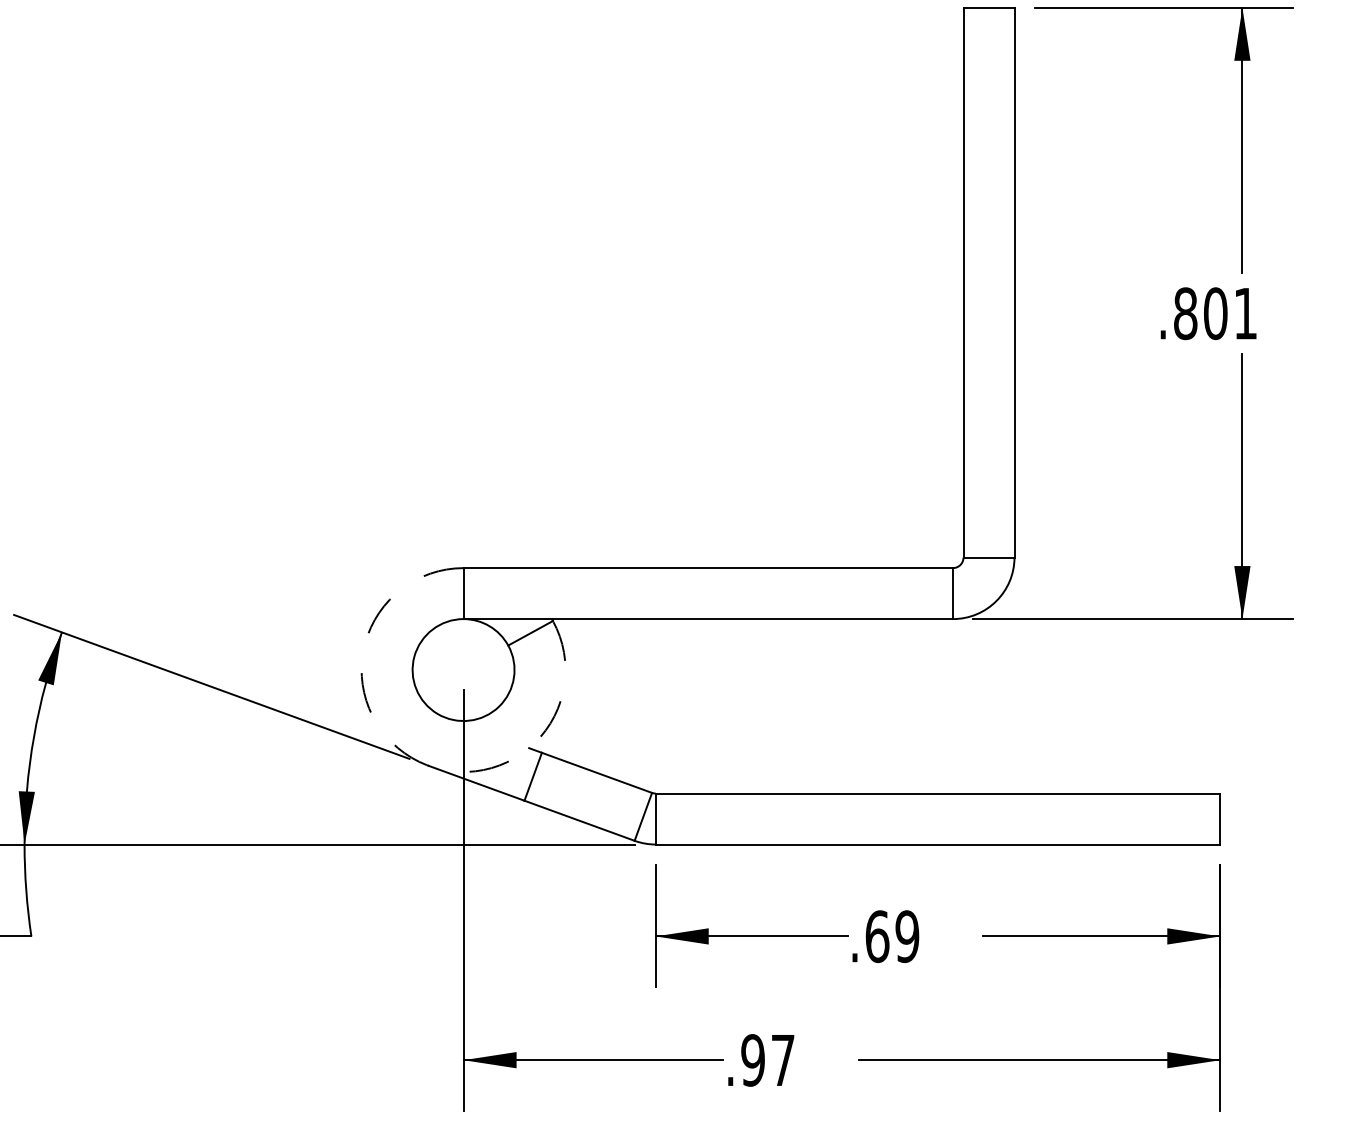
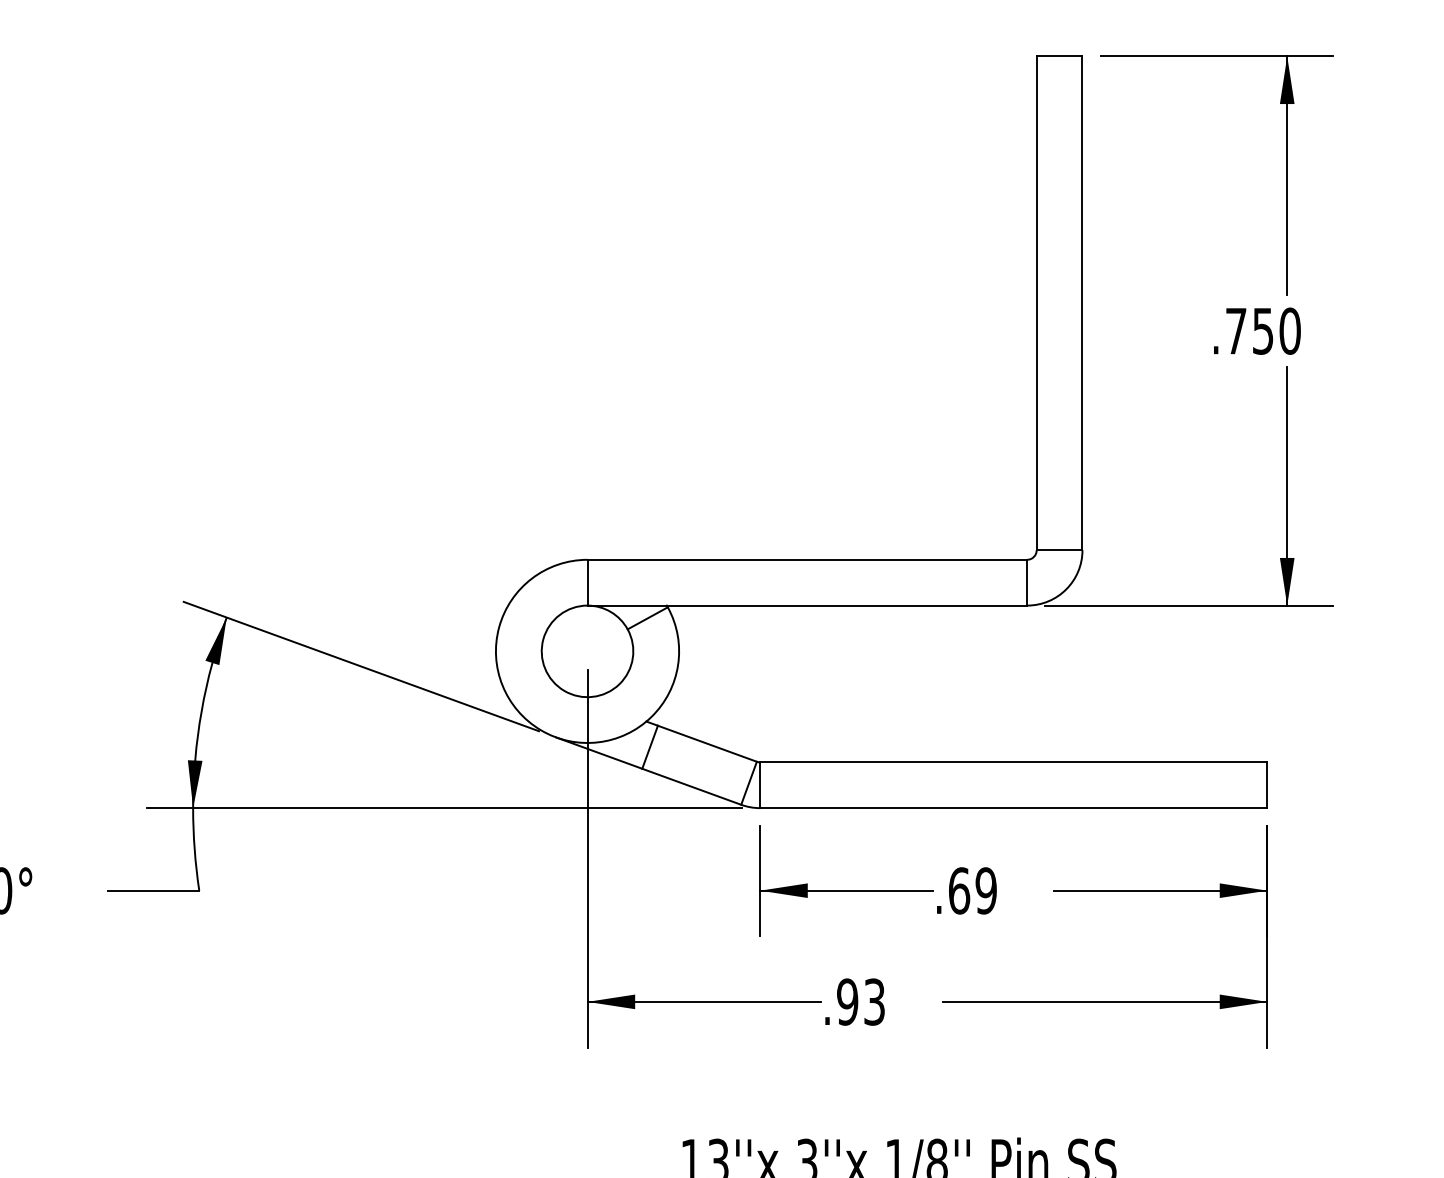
text: (1214, 312) -> (1262, 330), .801 -> .750
arc: (411, 758) -> (540, 730), dashed -> solid
text: (782, 1059) -> (874, 1001), .97 -> .93

